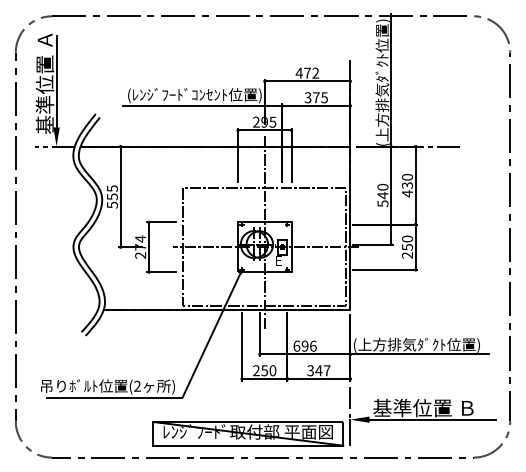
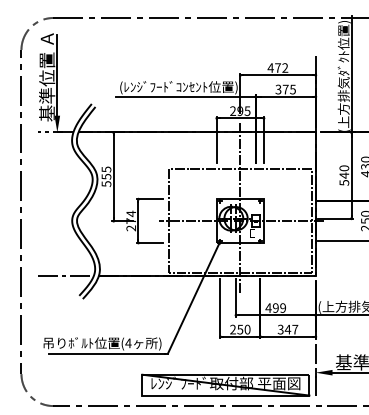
line: (66, 309) -> (66, 275), added
text: (304, 345) -> (275, 307), 696 -> 499
text: (137, 385) -> (128, 342), (2 -> (4

